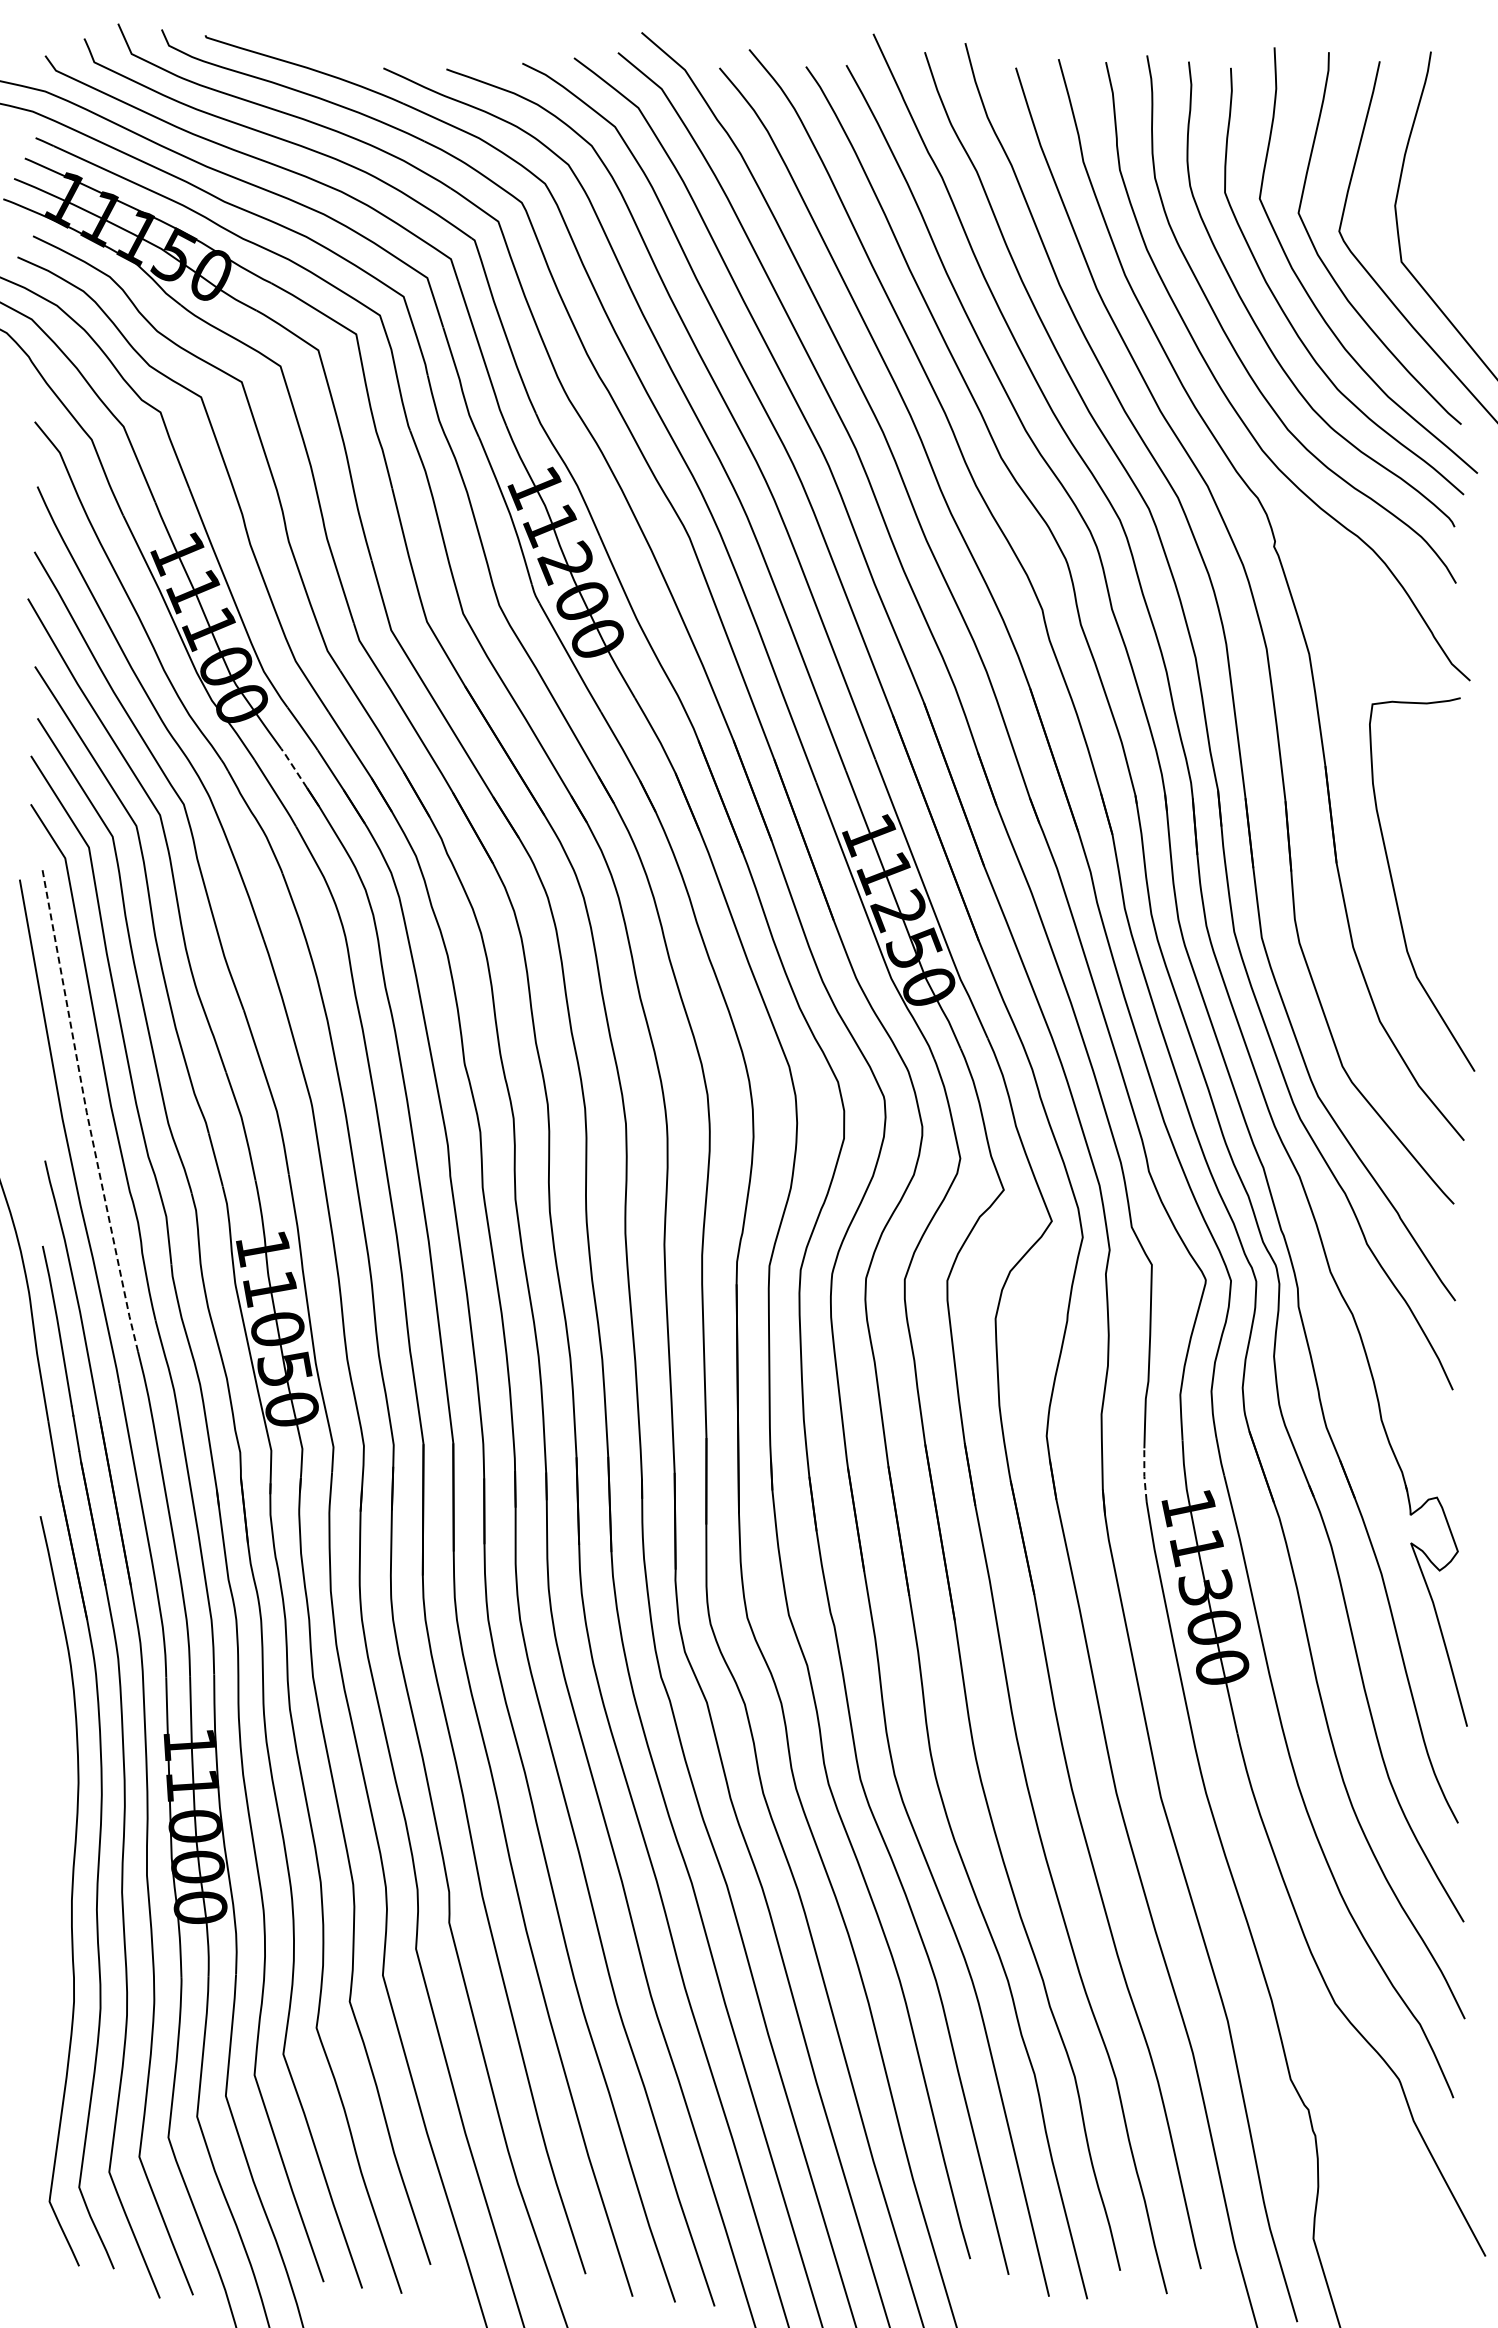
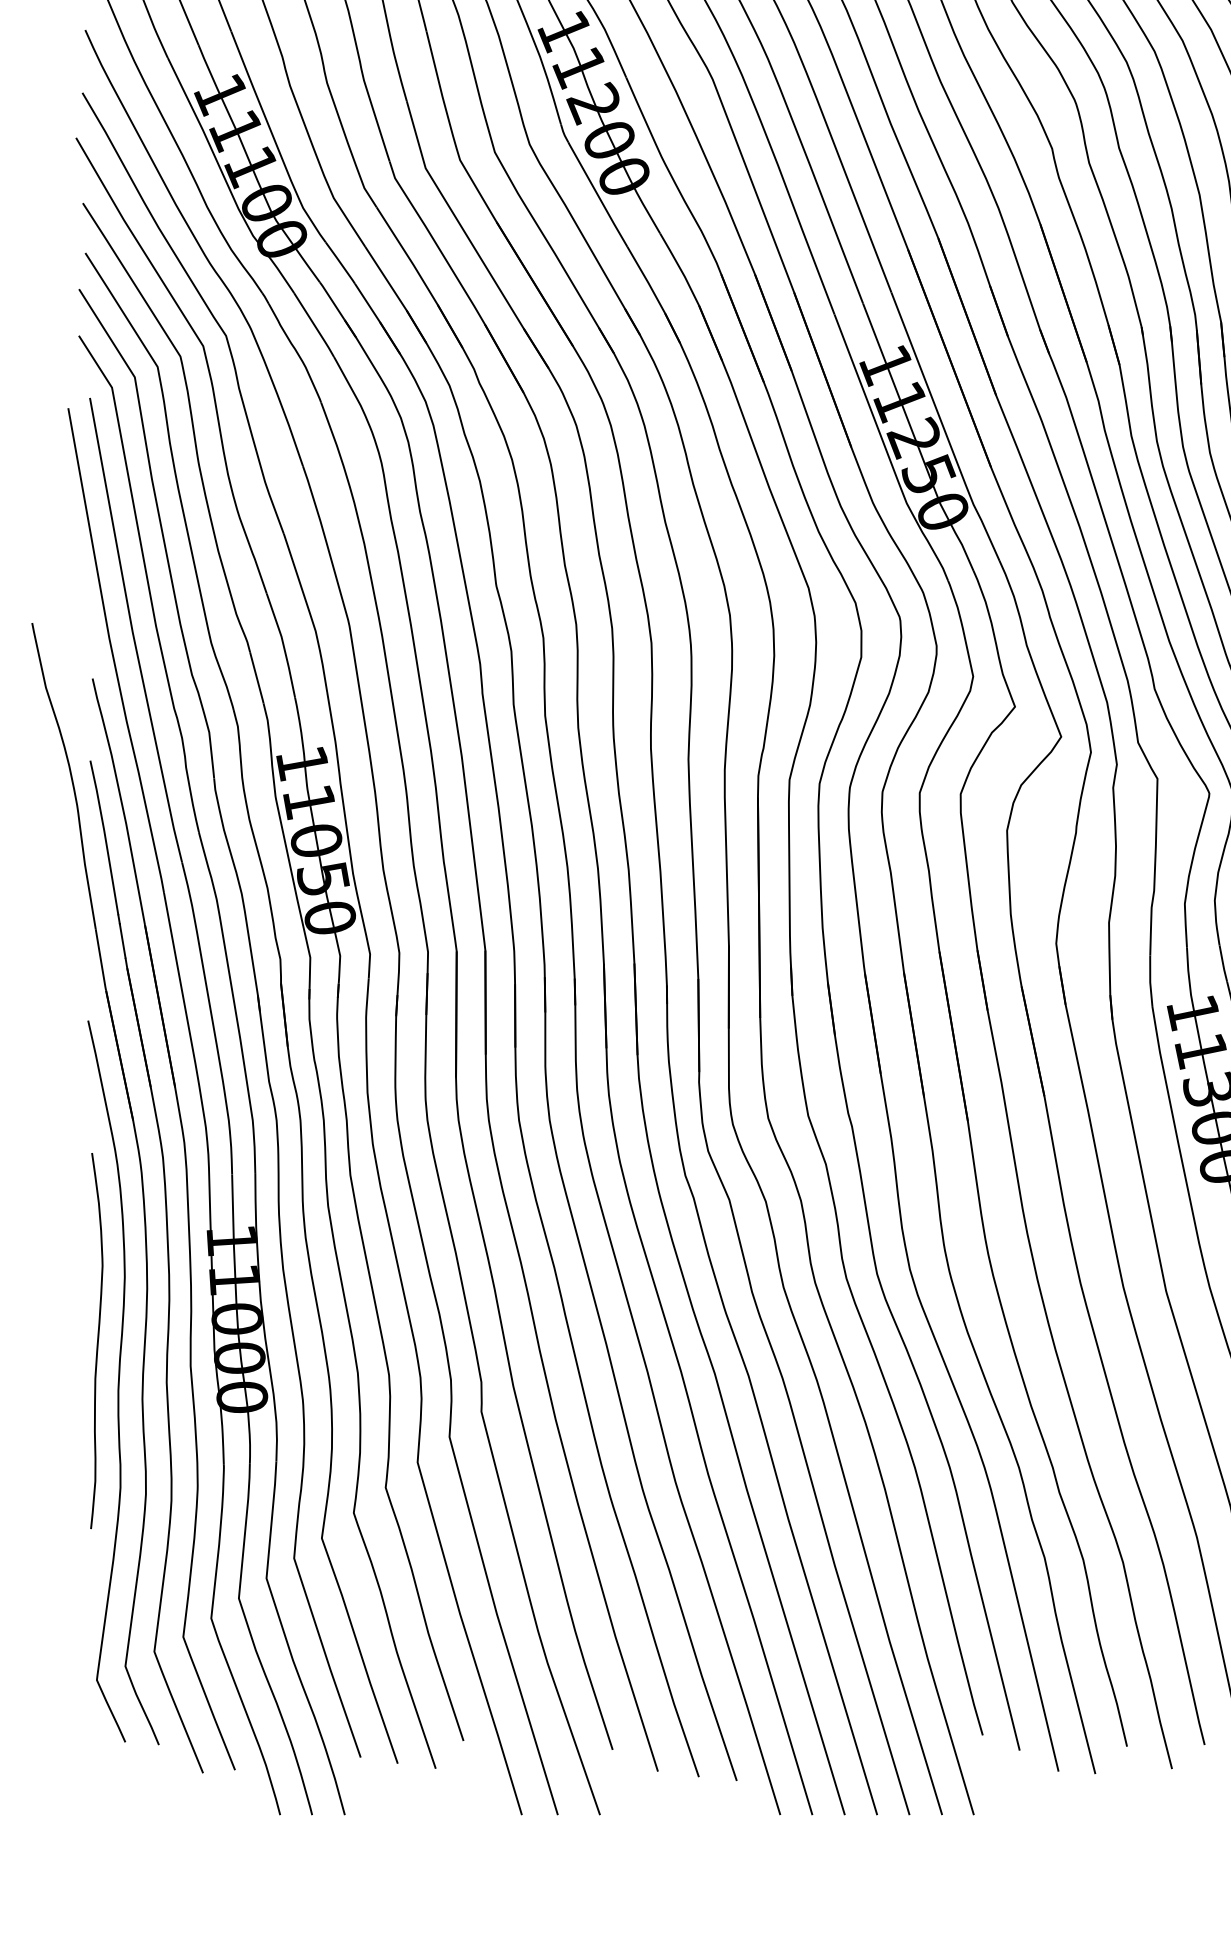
line: (293, 767) -> (331, 300), dashed -> solid
line: (86, 1111) -> (132, 631), dashed -> solid
line: (1144, 1474) -> (1150, 980), dashed -> solid
curve: (49, 1848) -> (96, 1340), added

